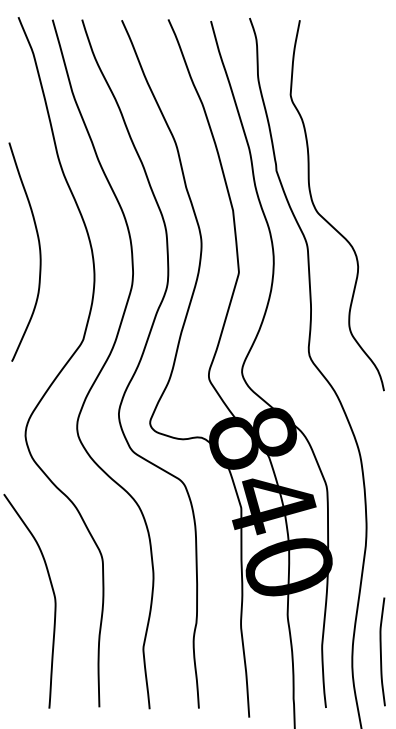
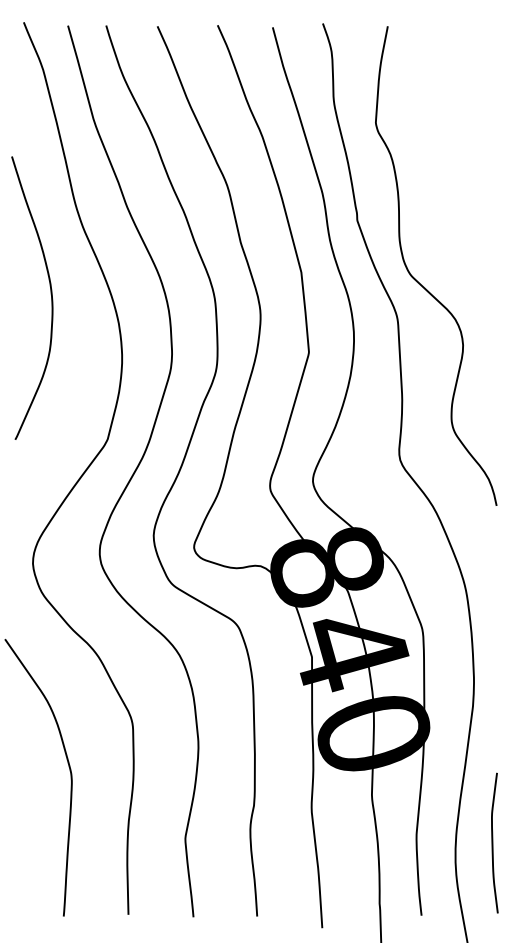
curve: (39, 249) -> (50, 294), moved

